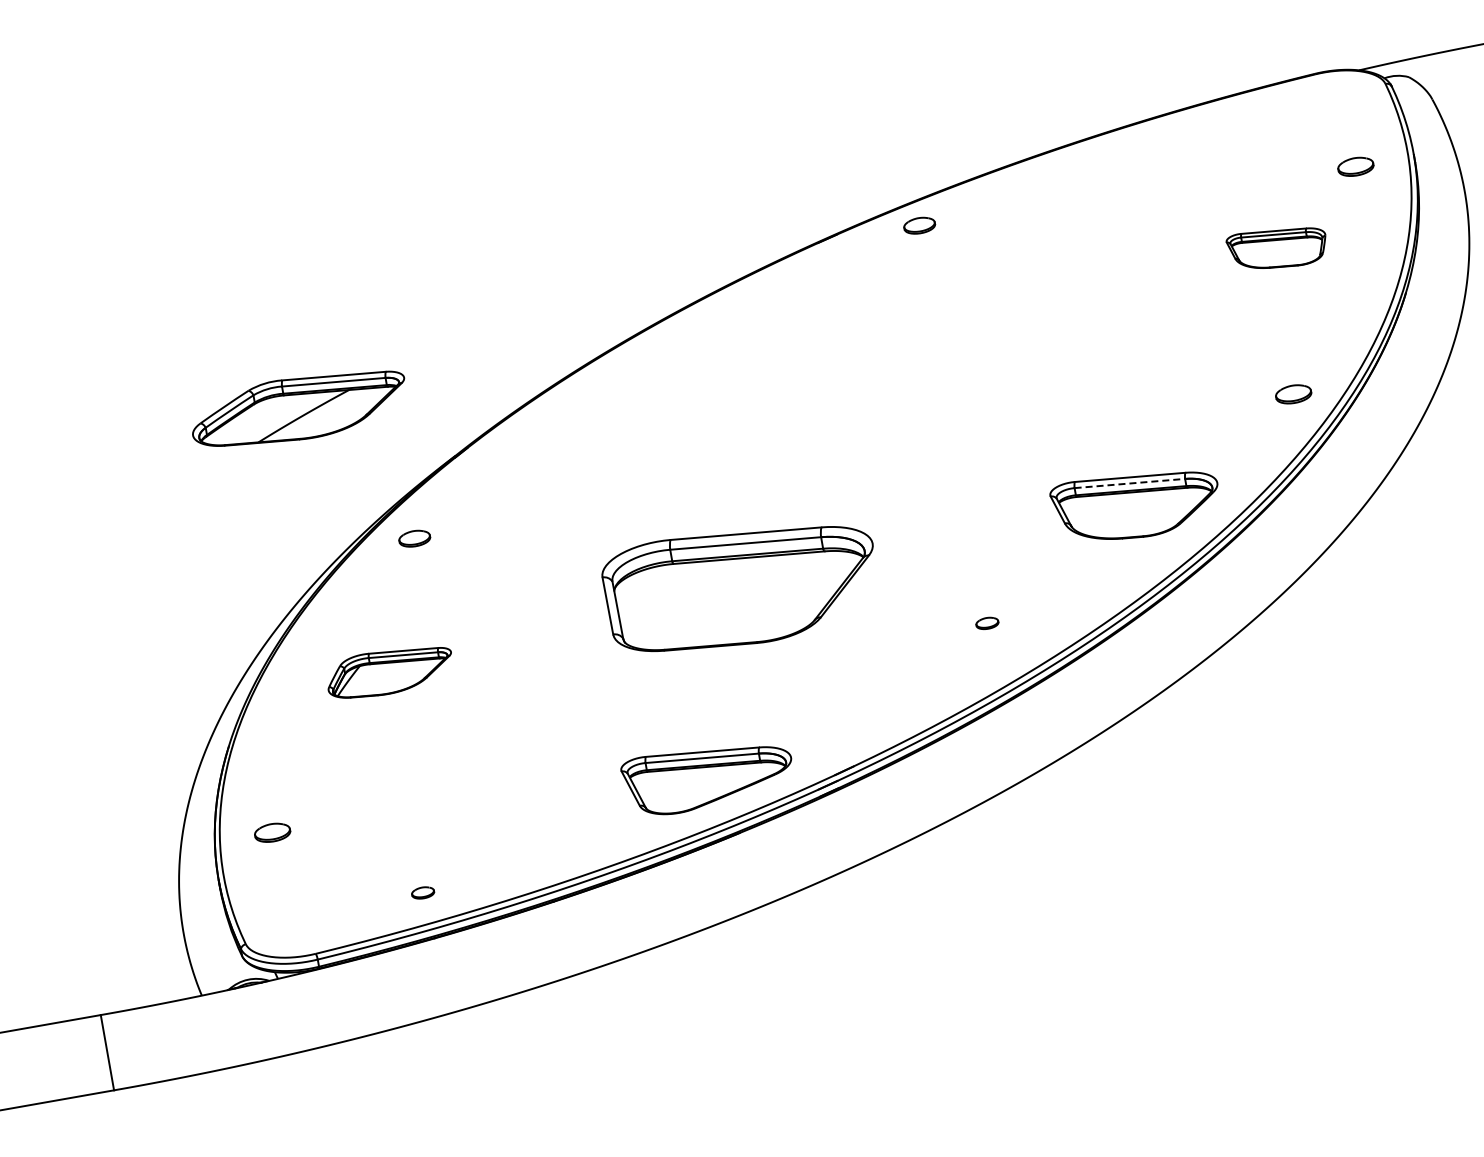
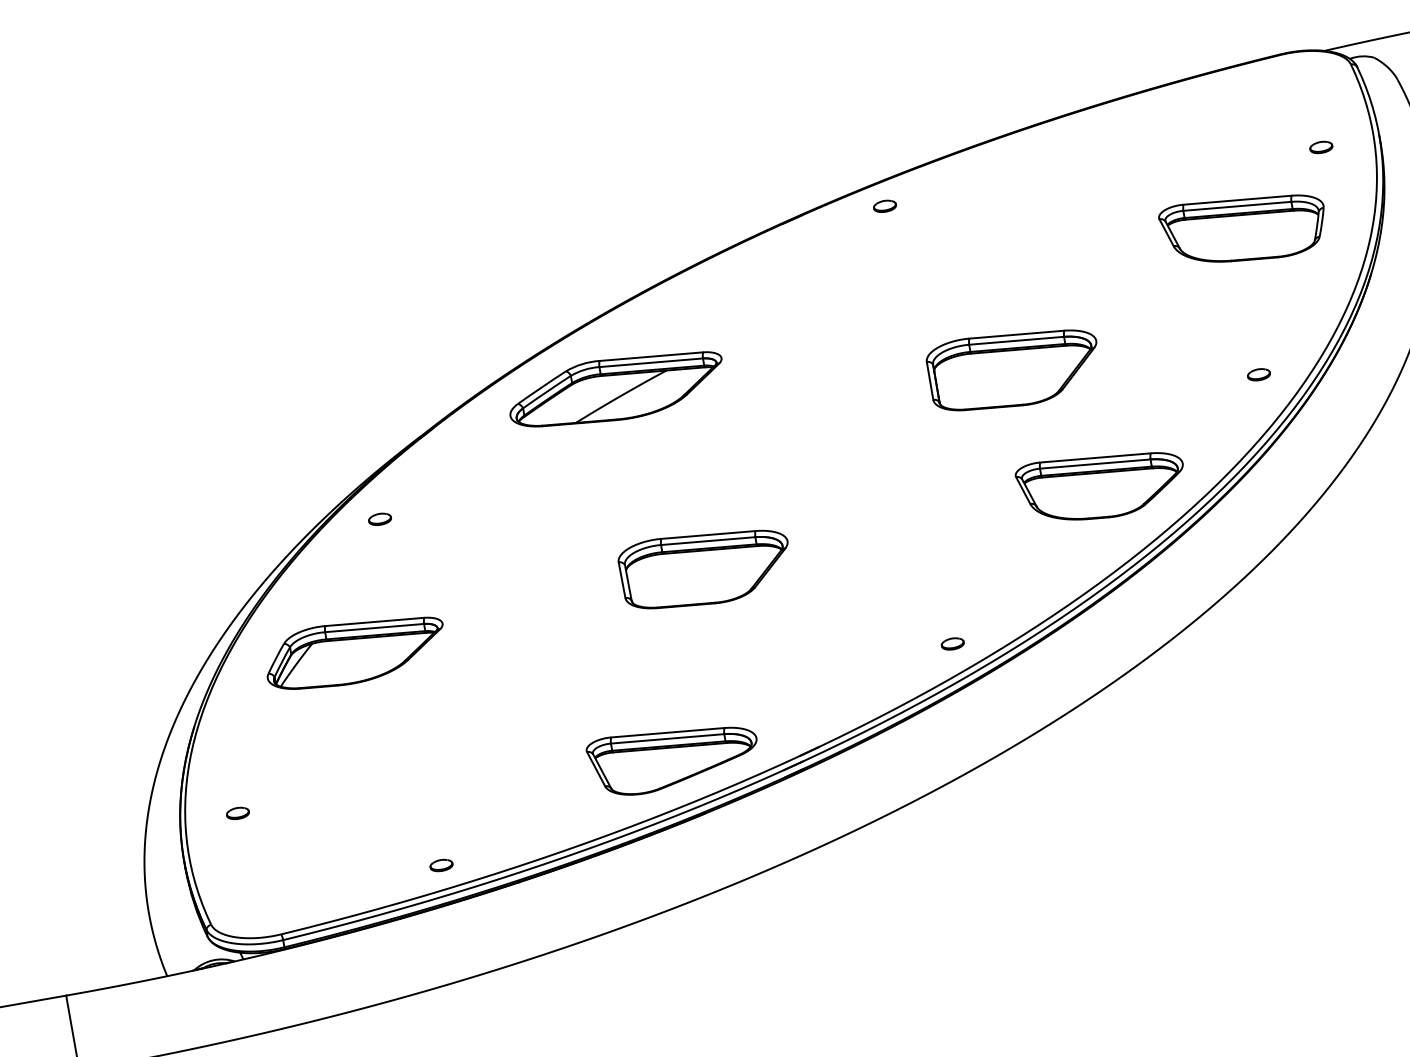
part: (1355, 166) -> (1320, 147), size x0.62
part: (919, 225) -> (884, 206), size x0.71
part: (1275, 248) -> (1240, 229), size x1.67
part: (1045, 389) -> (1010, 370), added
part: (1293, 393) -> (1258, 374), size x0.62
part: (298, 408) -> (615, 389), moved
line: (1130, 483) -> (1095, 464), dashed -> solid
part: (414, 538) -> (379, 519), size x0.71
part: (737, 588) -> (702, 569), size x0.62
part: (987, 622) -> (952, 643), moved
part: (389, 672) -> (354, 653), size x1.43
part: (272, 832) -> (237, 813), size x0.62
part: (423, 892) -> (441, 865), moved

